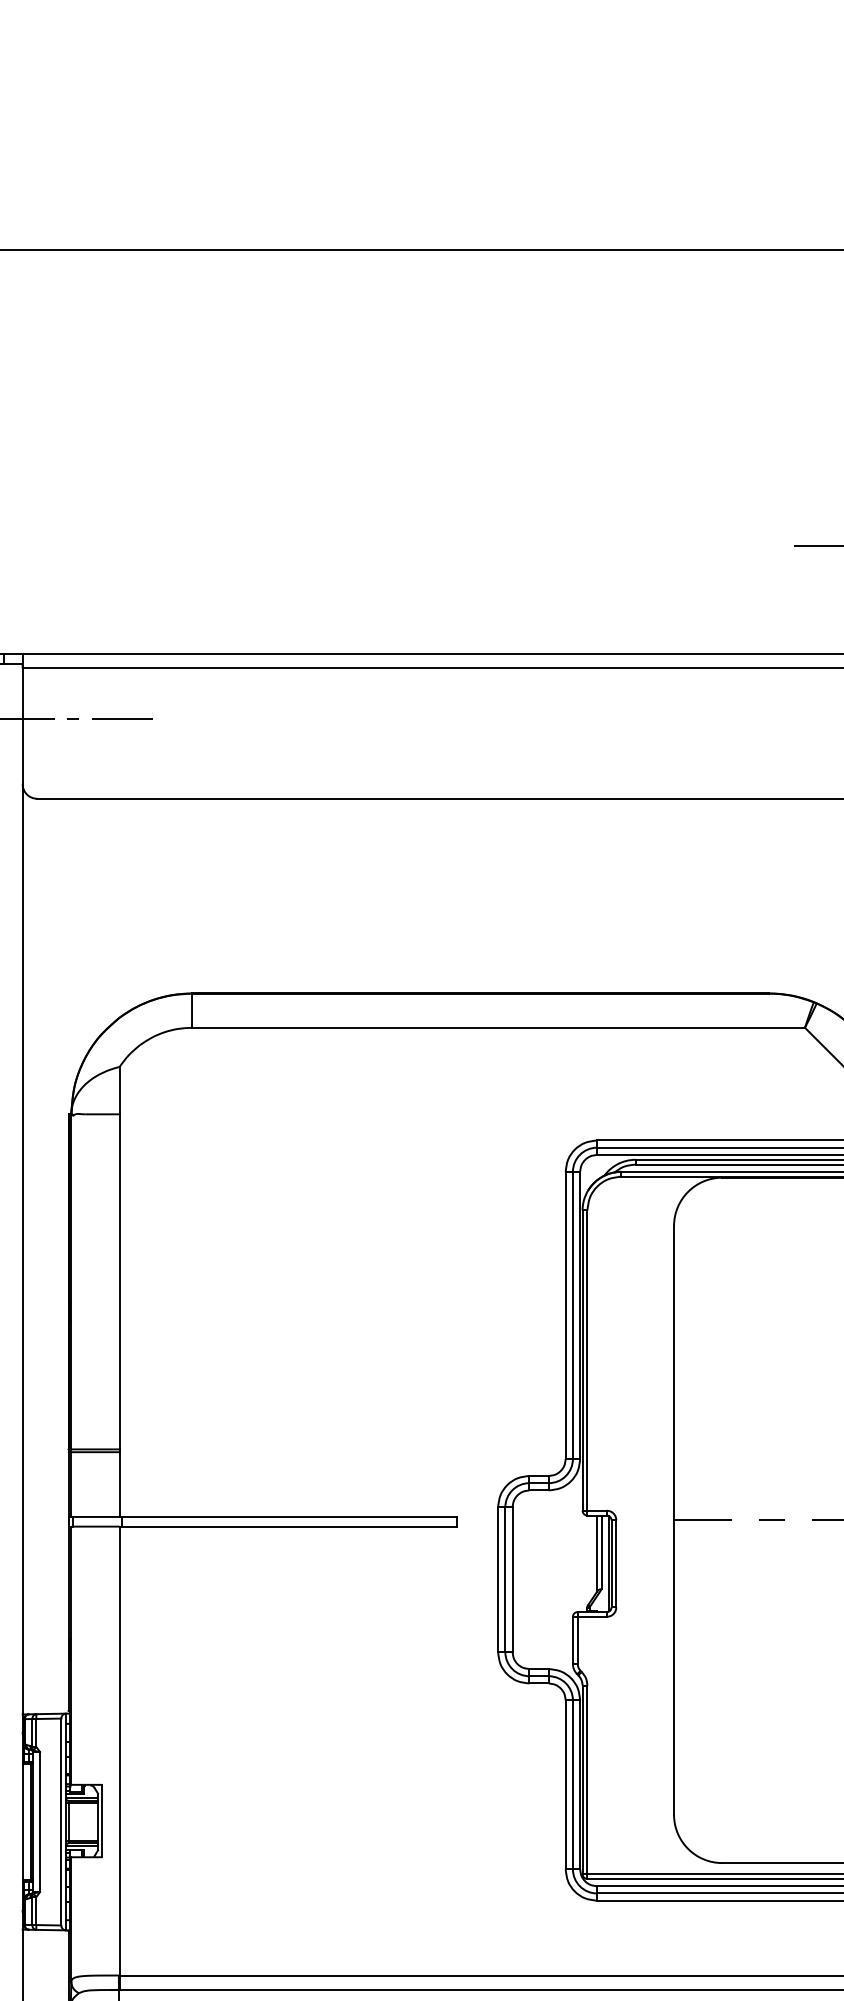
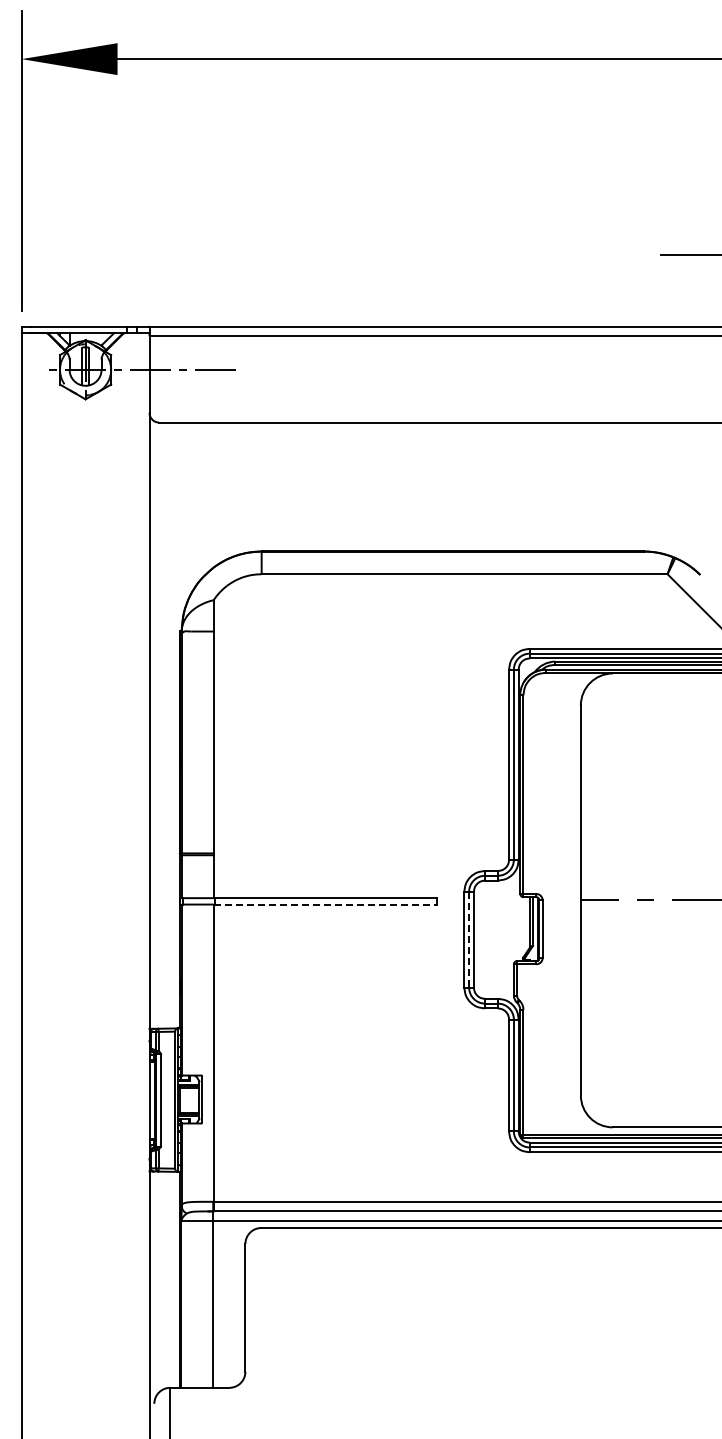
line: (288, 1526) -> (325, 904), solid -> dashed
line: (505, 1579) -> (469, 939), solid -> dashed

